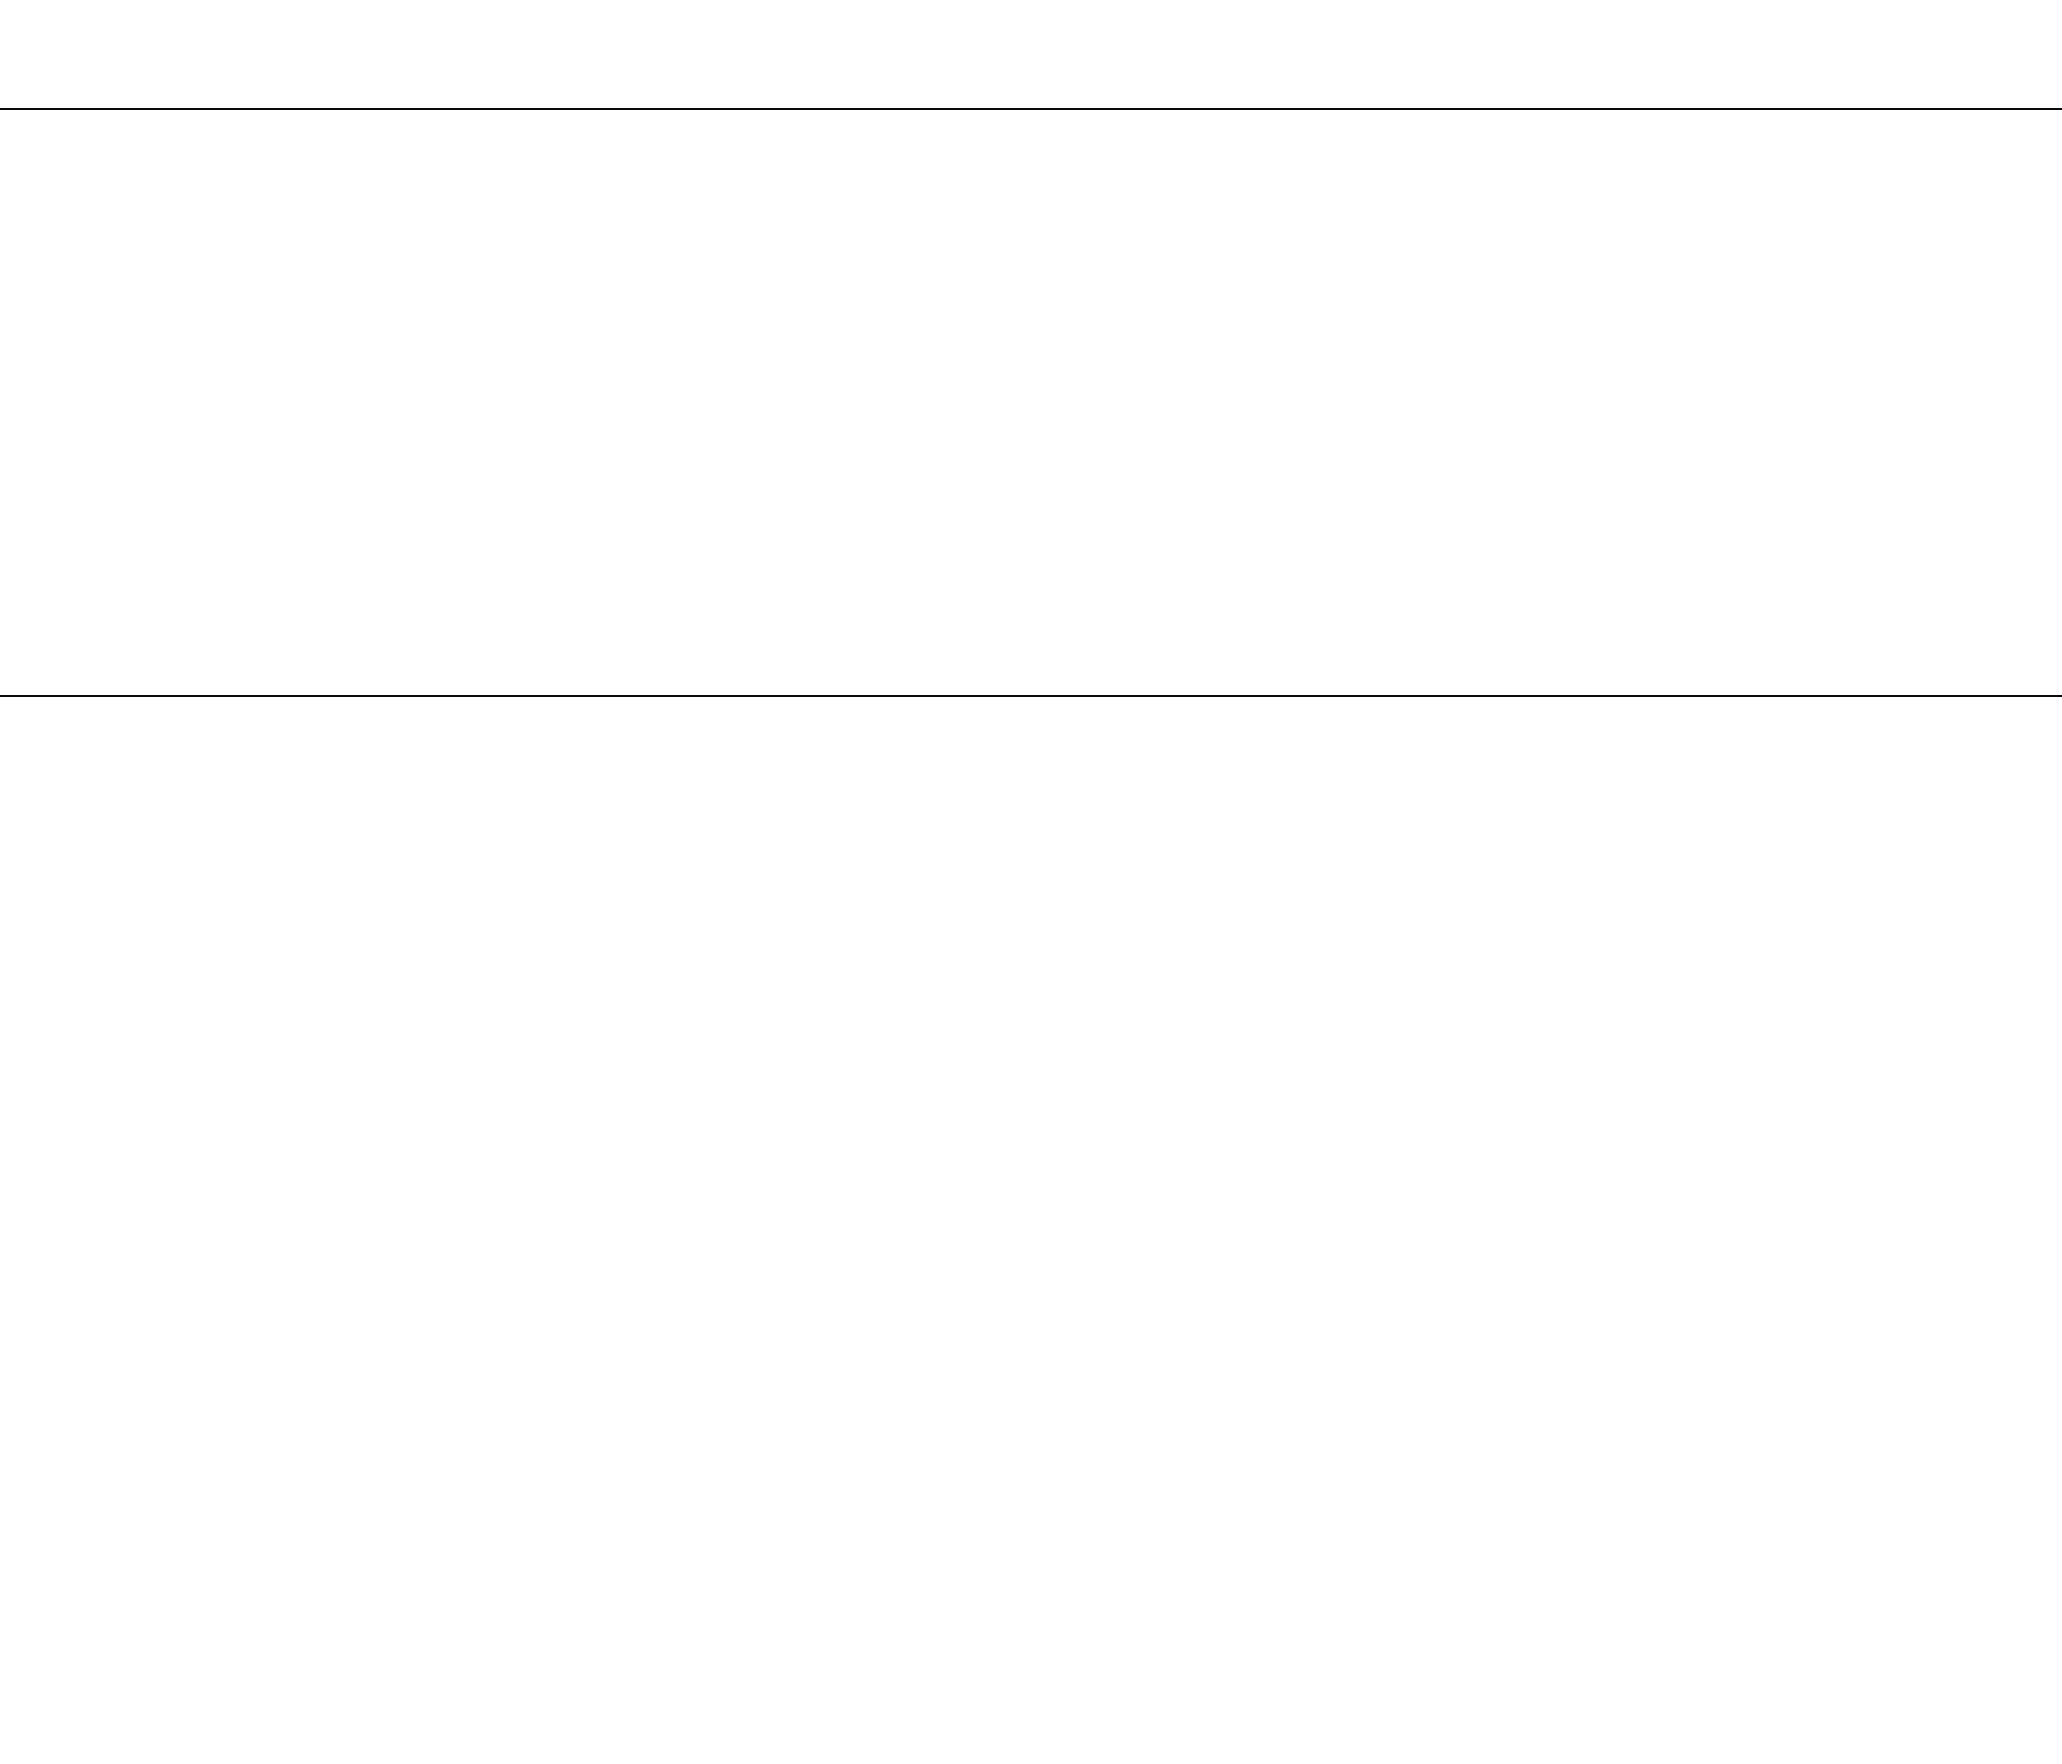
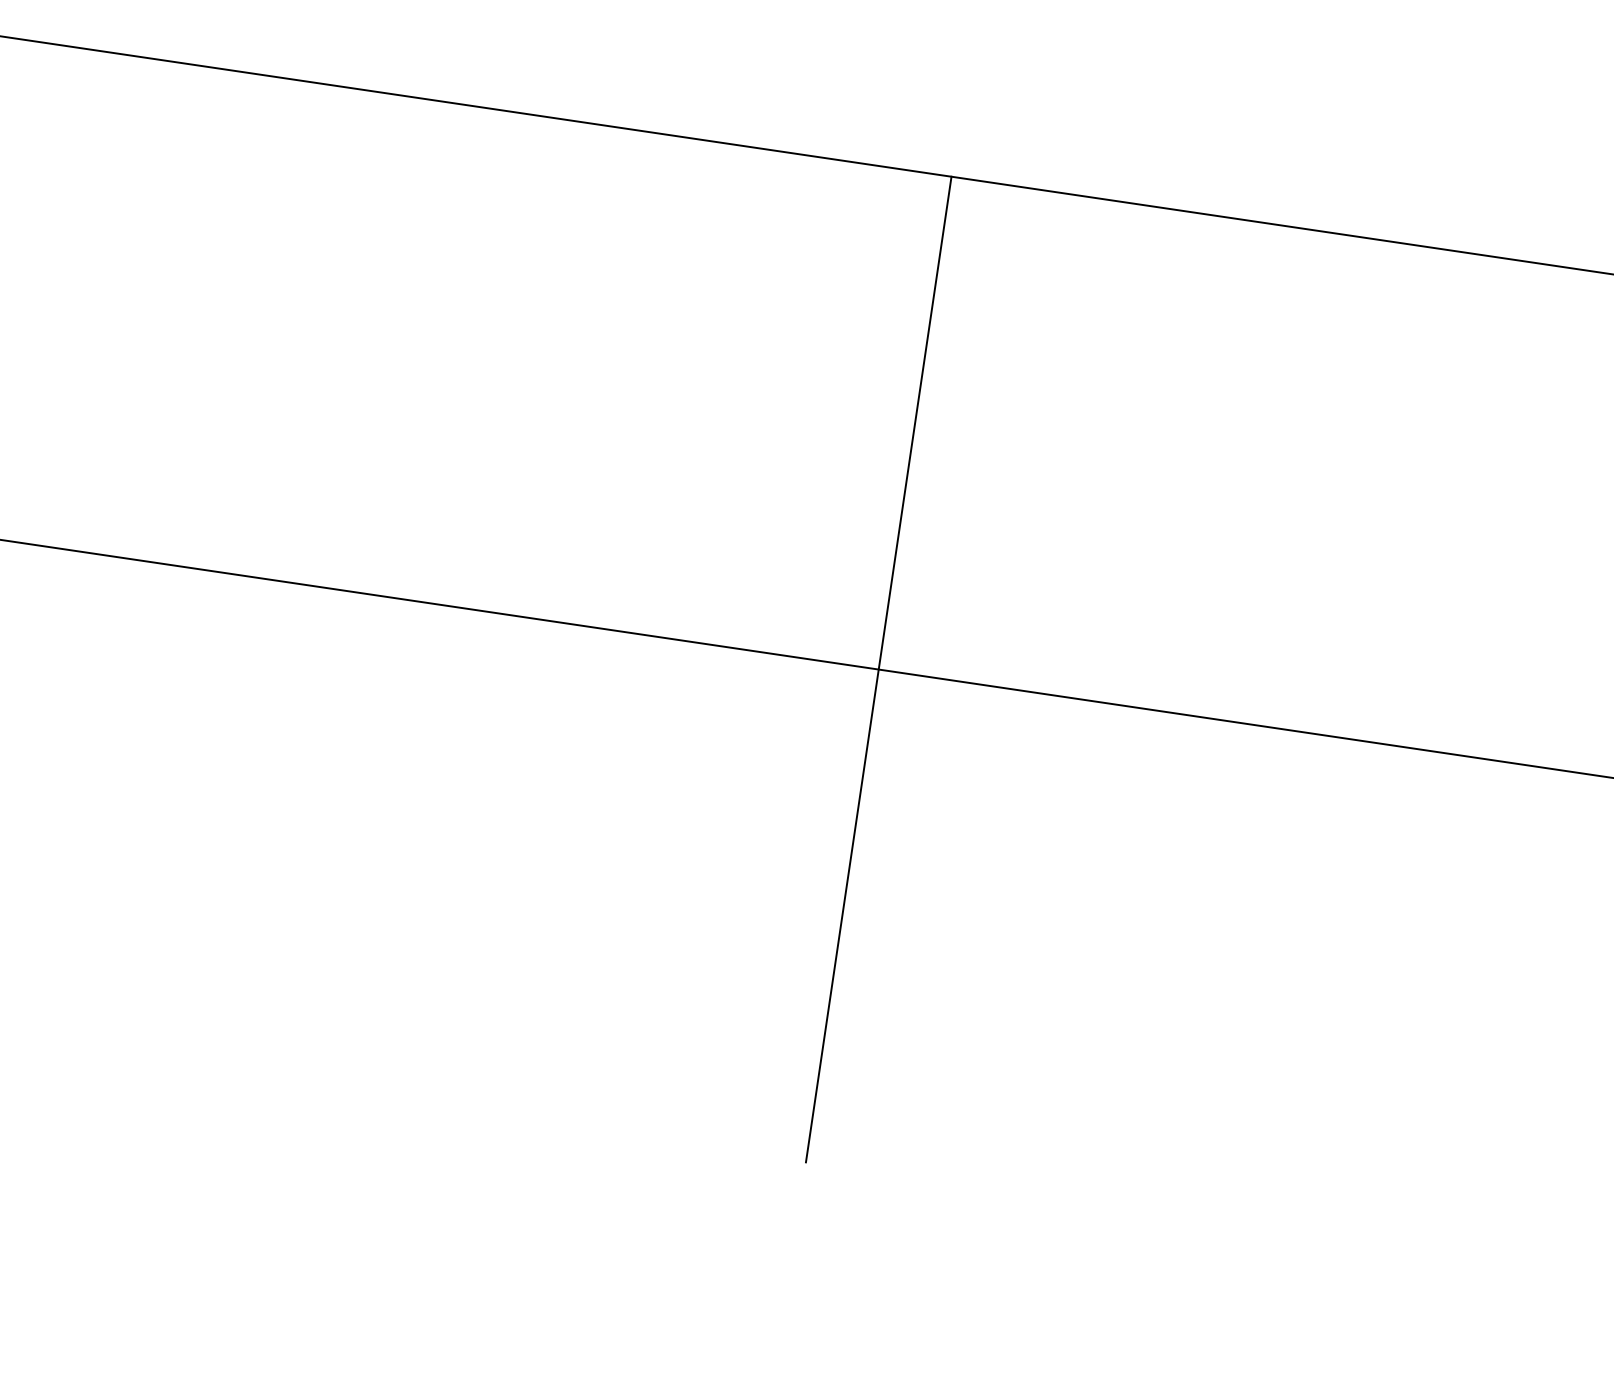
line: (1233, 695) -> (878, 669), added

